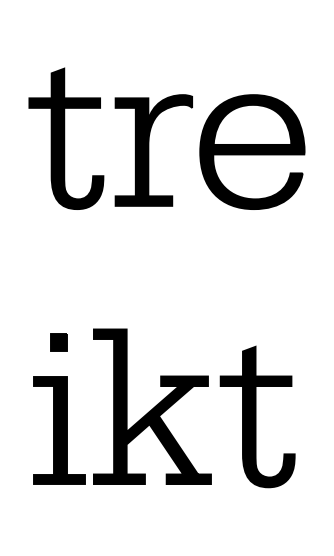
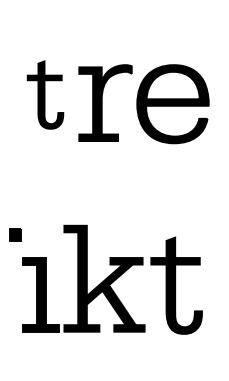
part: (66, 137) -> (45, 94), size x0.7
part: (59, 342) -> (15, 234), moved

